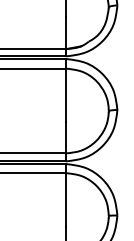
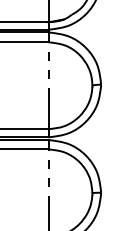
line: (66, 95) -> (49, 69), solid -> dashed
line: (66, 199) -> (49, 176), solid -> dashed

